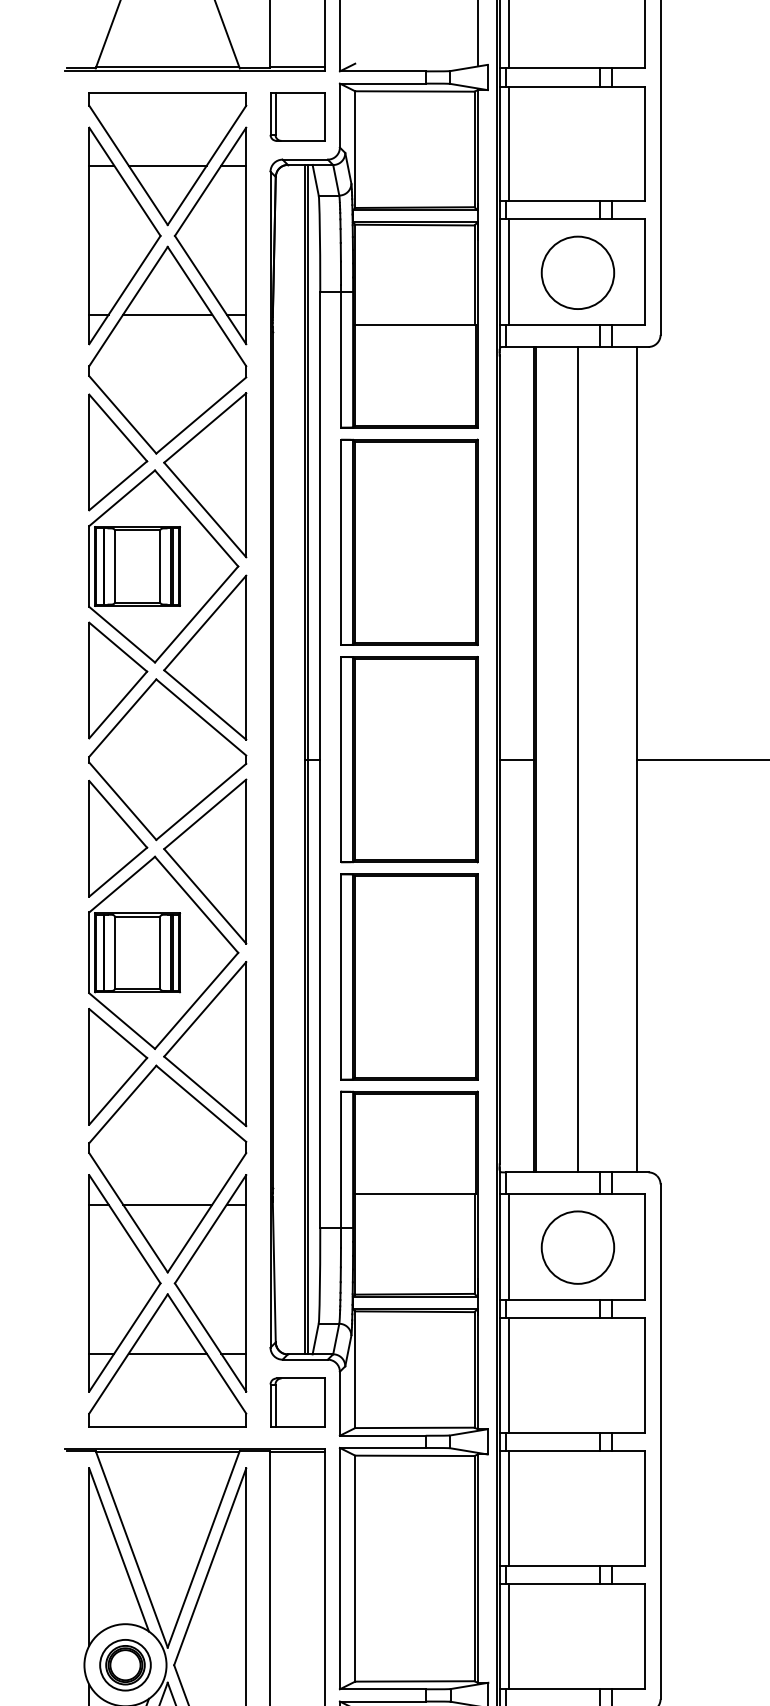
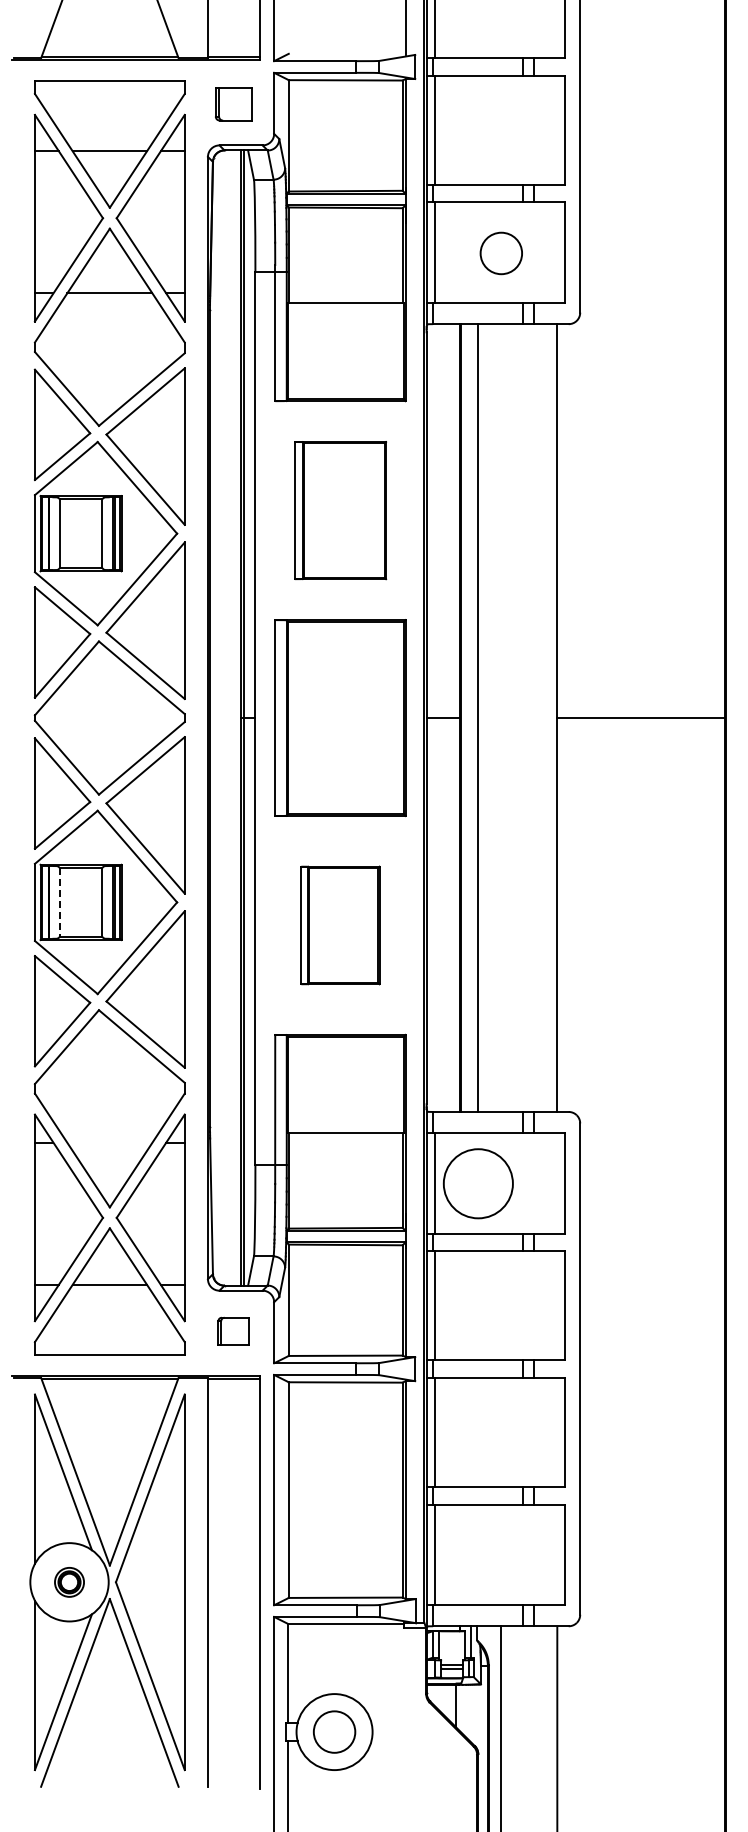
part: (297, 116) -> (233, 104), size x0.7
circle: (577, 272) -> (500, 253), size x0.6
part: (409, 542) -> (340, 510), size x0.7
line: (578, 759) -> (478, 717), moved
line: (114, 952) -> (59, 902), solid -> dashed
part: (409, 977) -> (340, 925), size x0.6
line: (167, 1204) -> (109, 1142), removed
circle: (577, 1247) -> (477, 1183), moved
part: (297, 1402) -> (233, 1331), size x0.6
part: (125, 1665) -> (69, 1582), size x0.6

